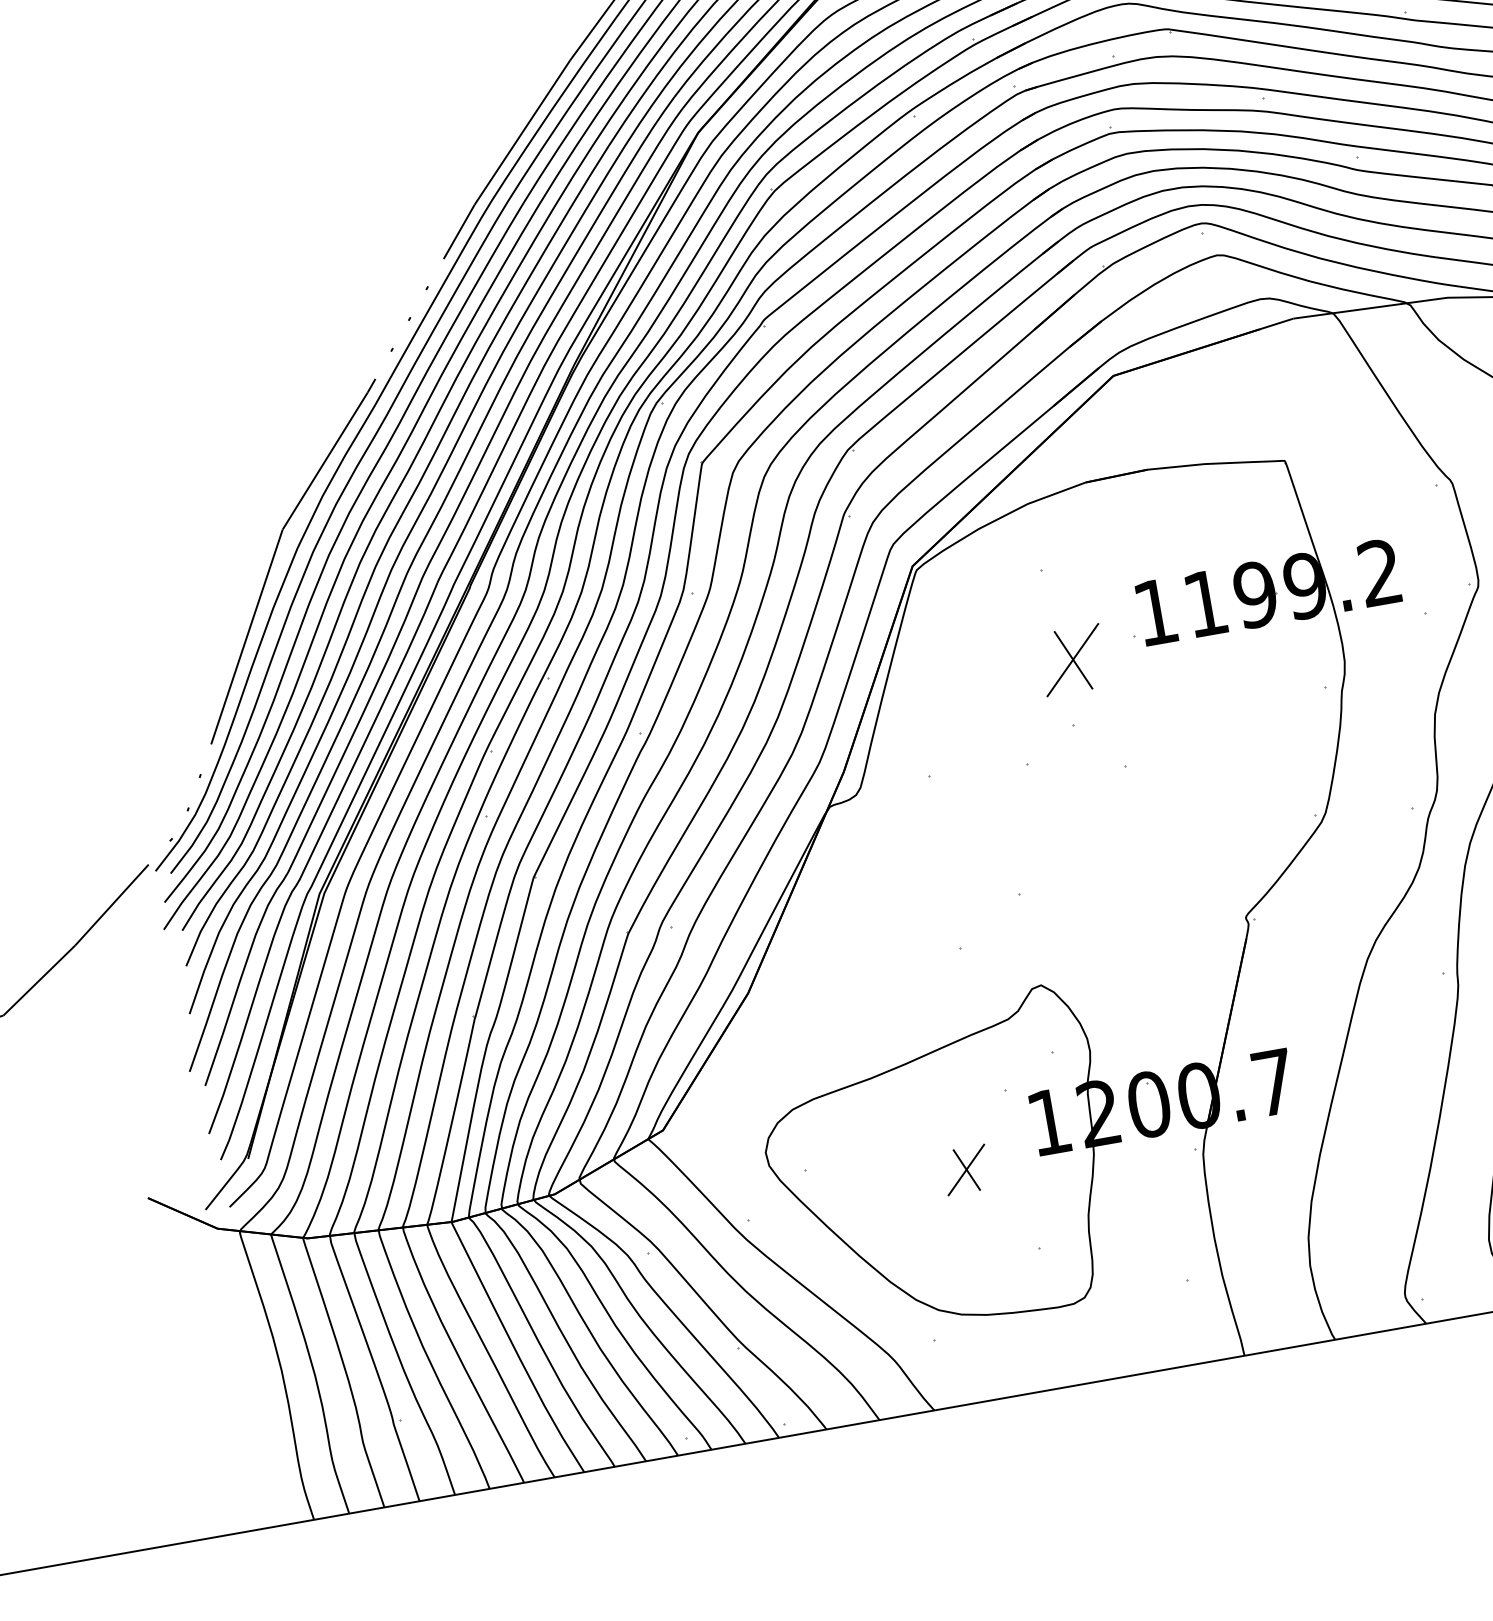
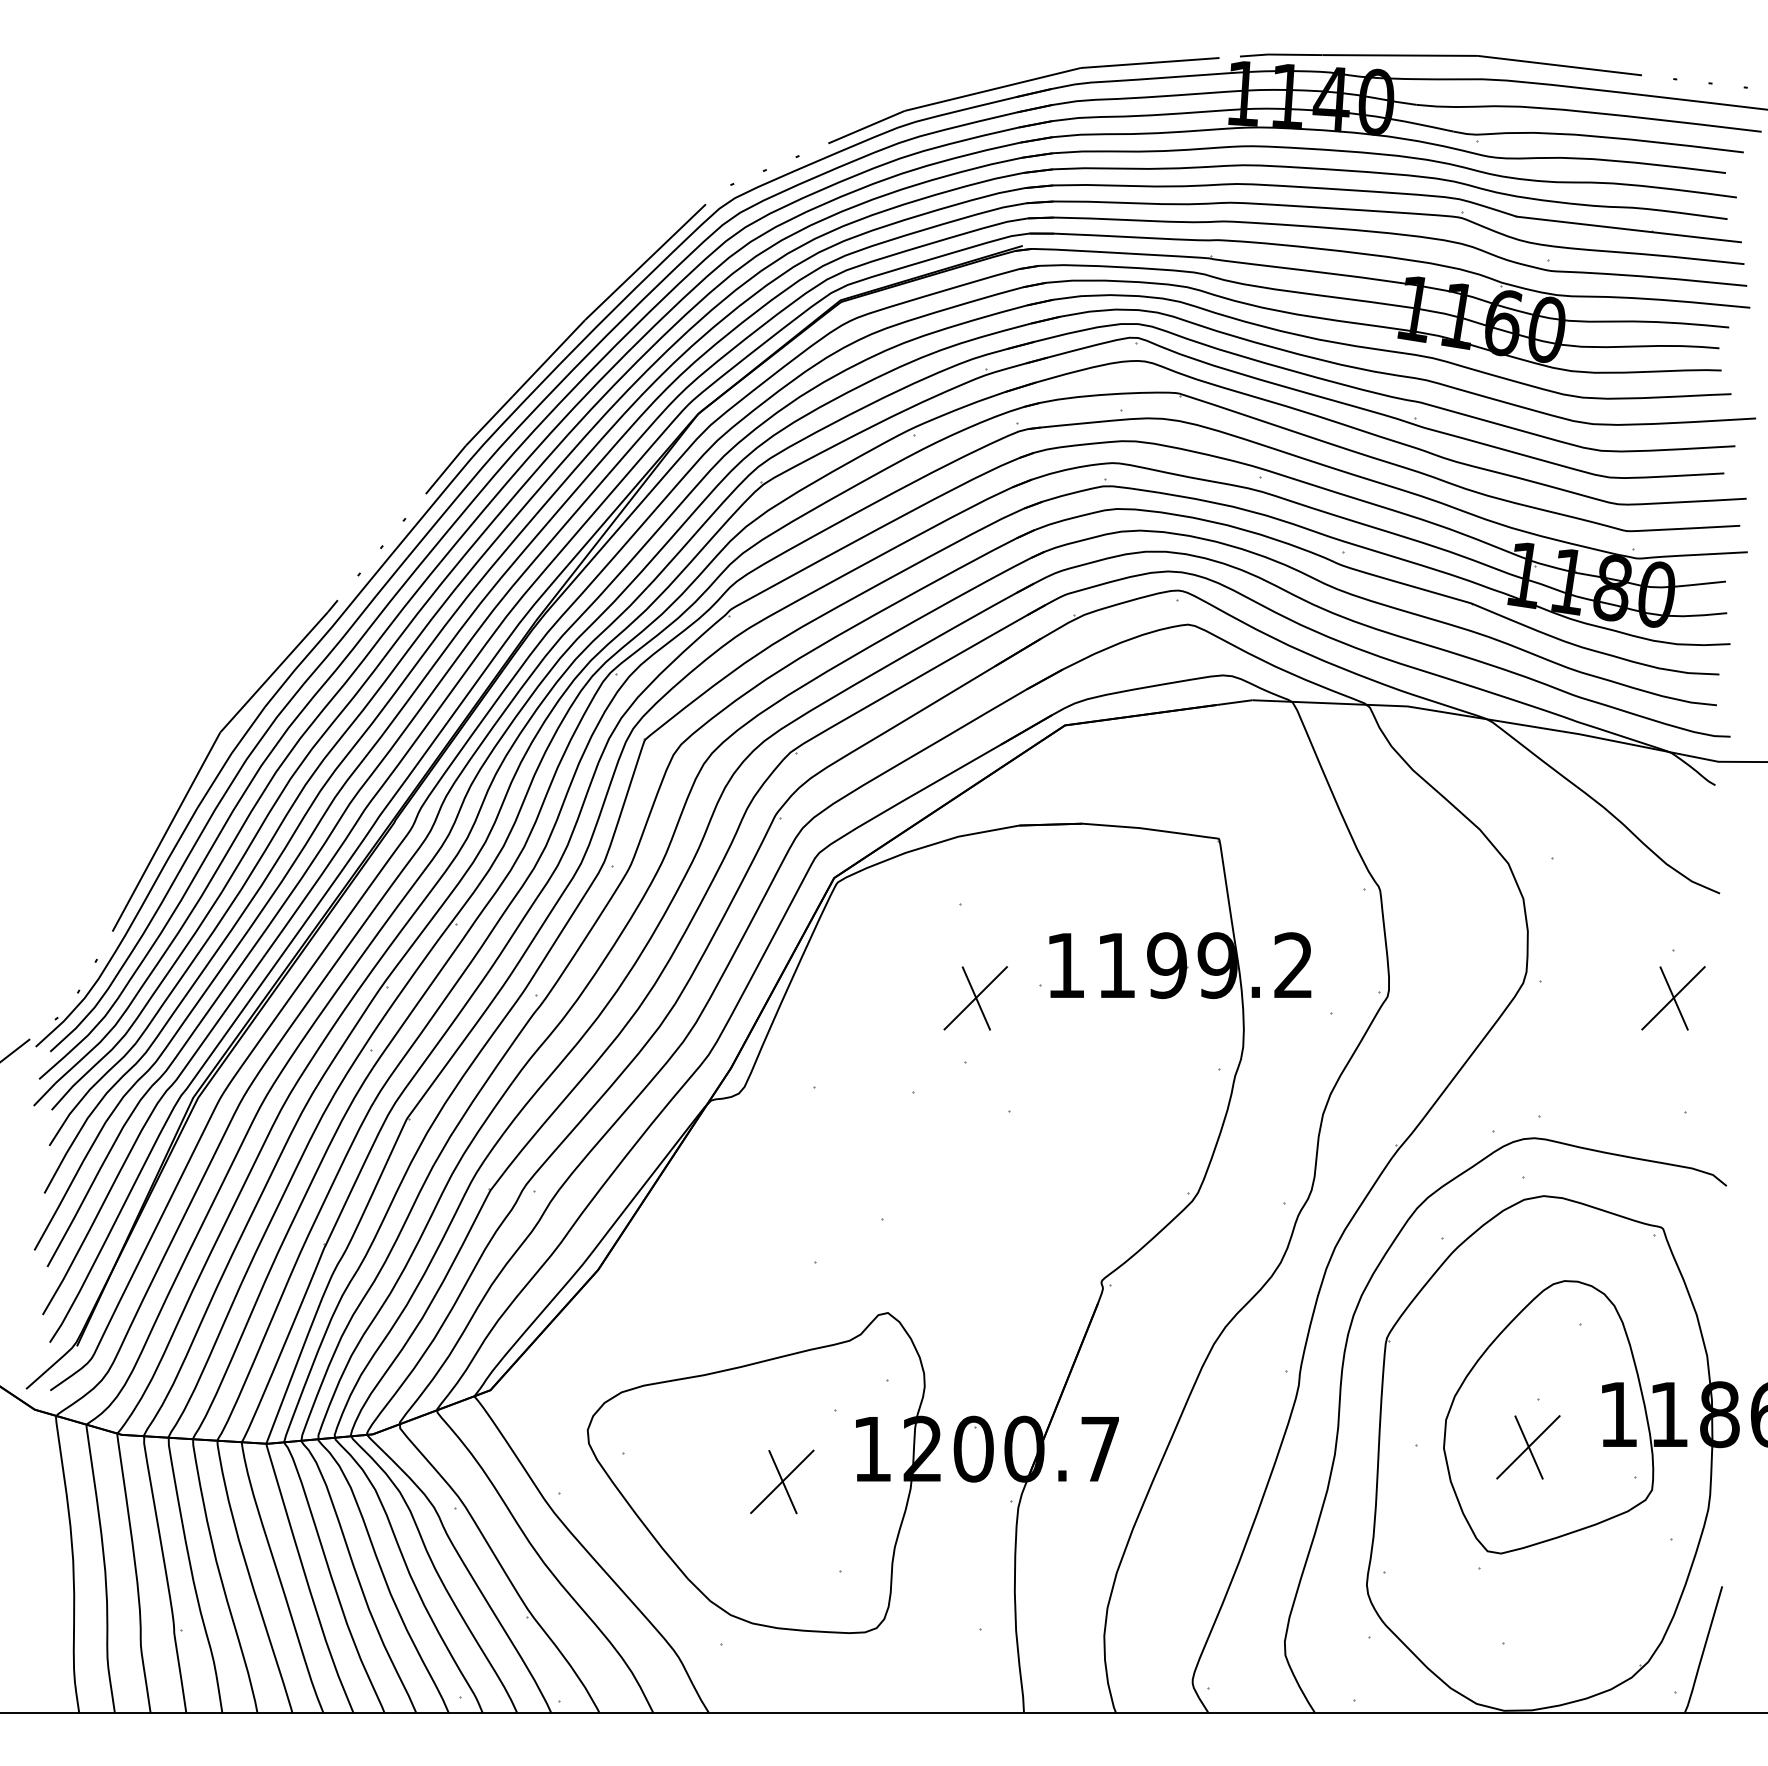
part: (966, 1169) -> (782, 1481), size x1.43

